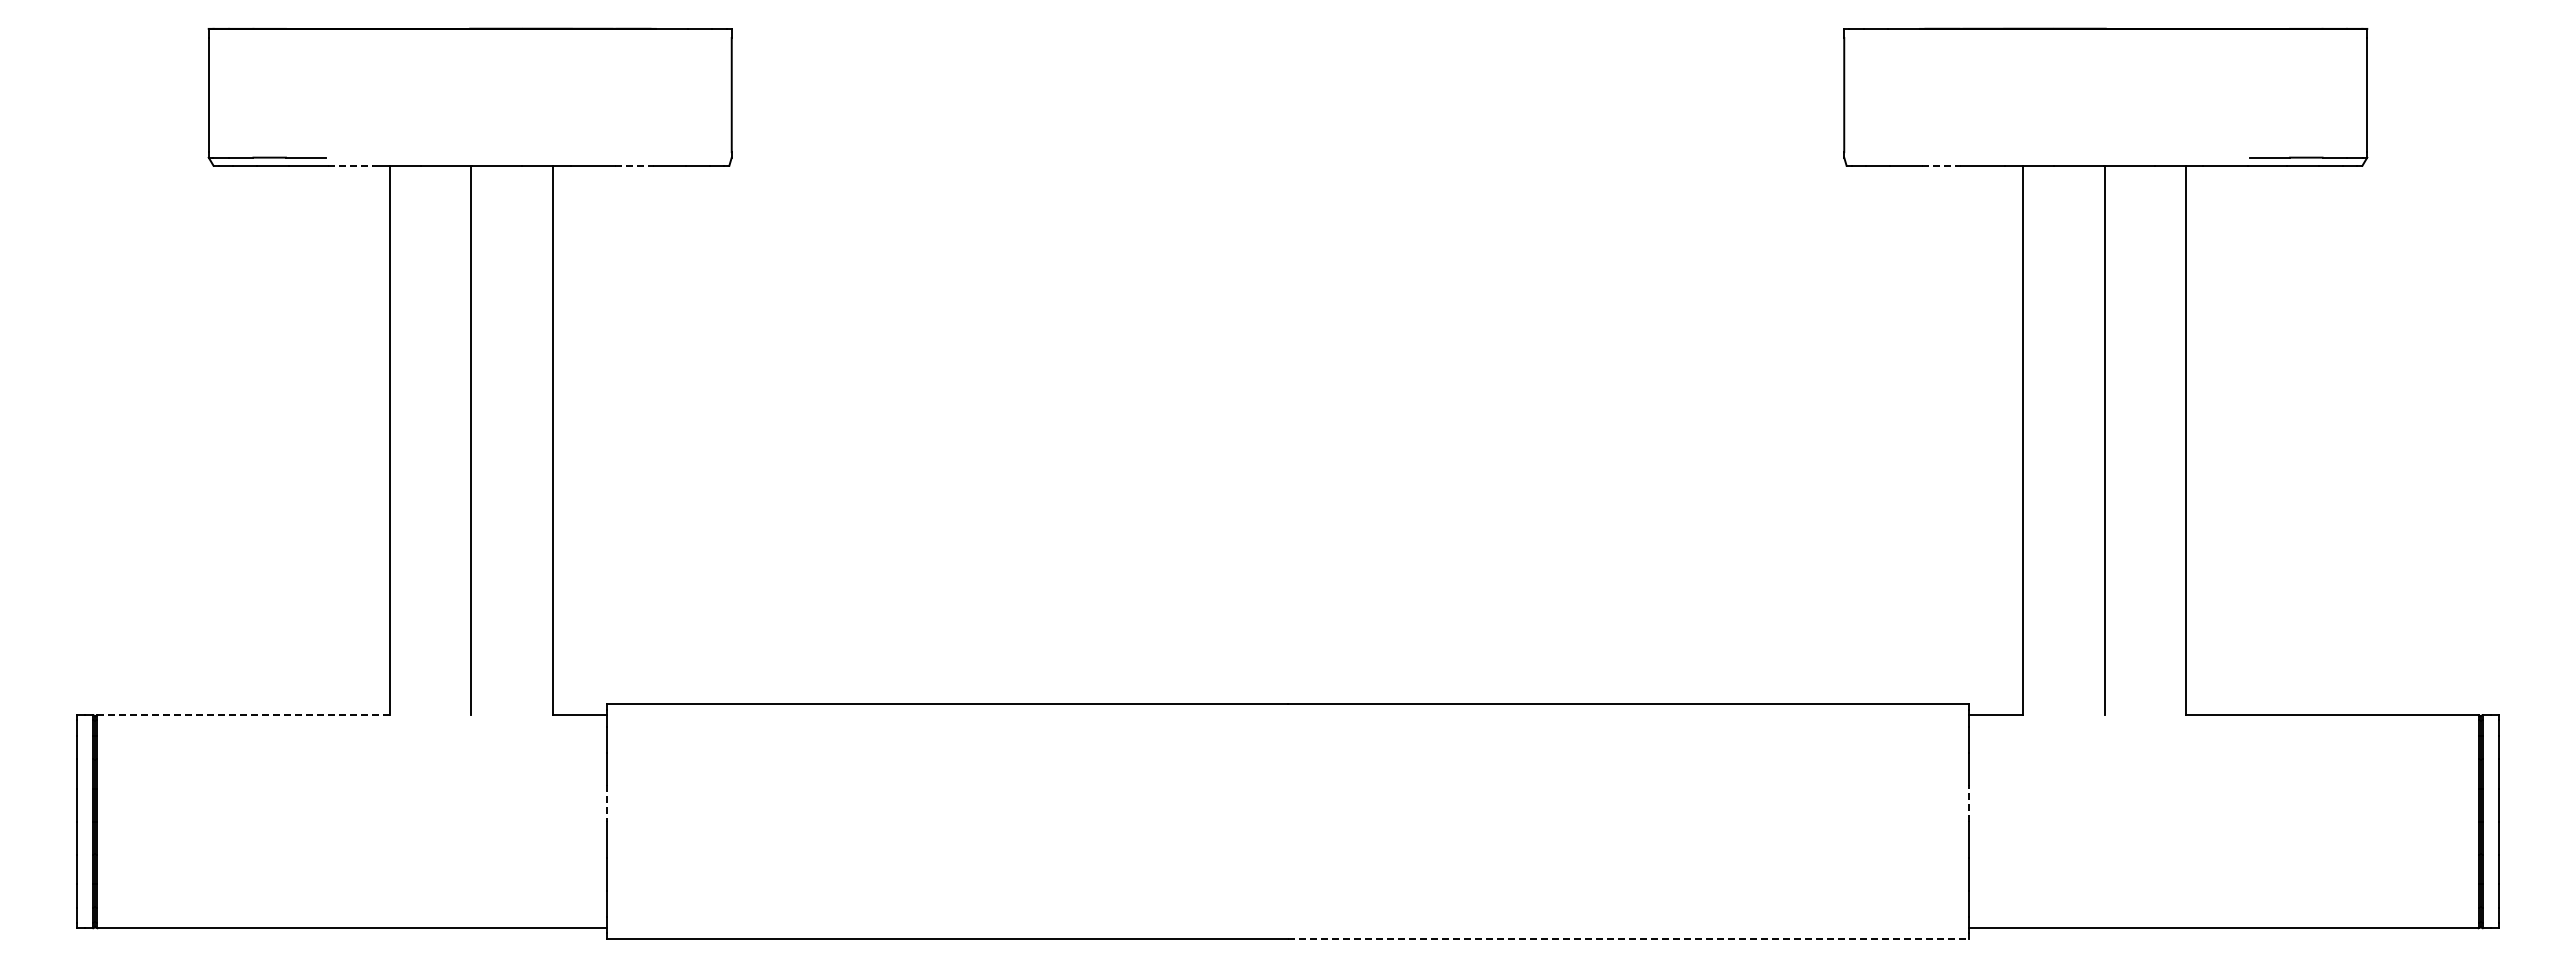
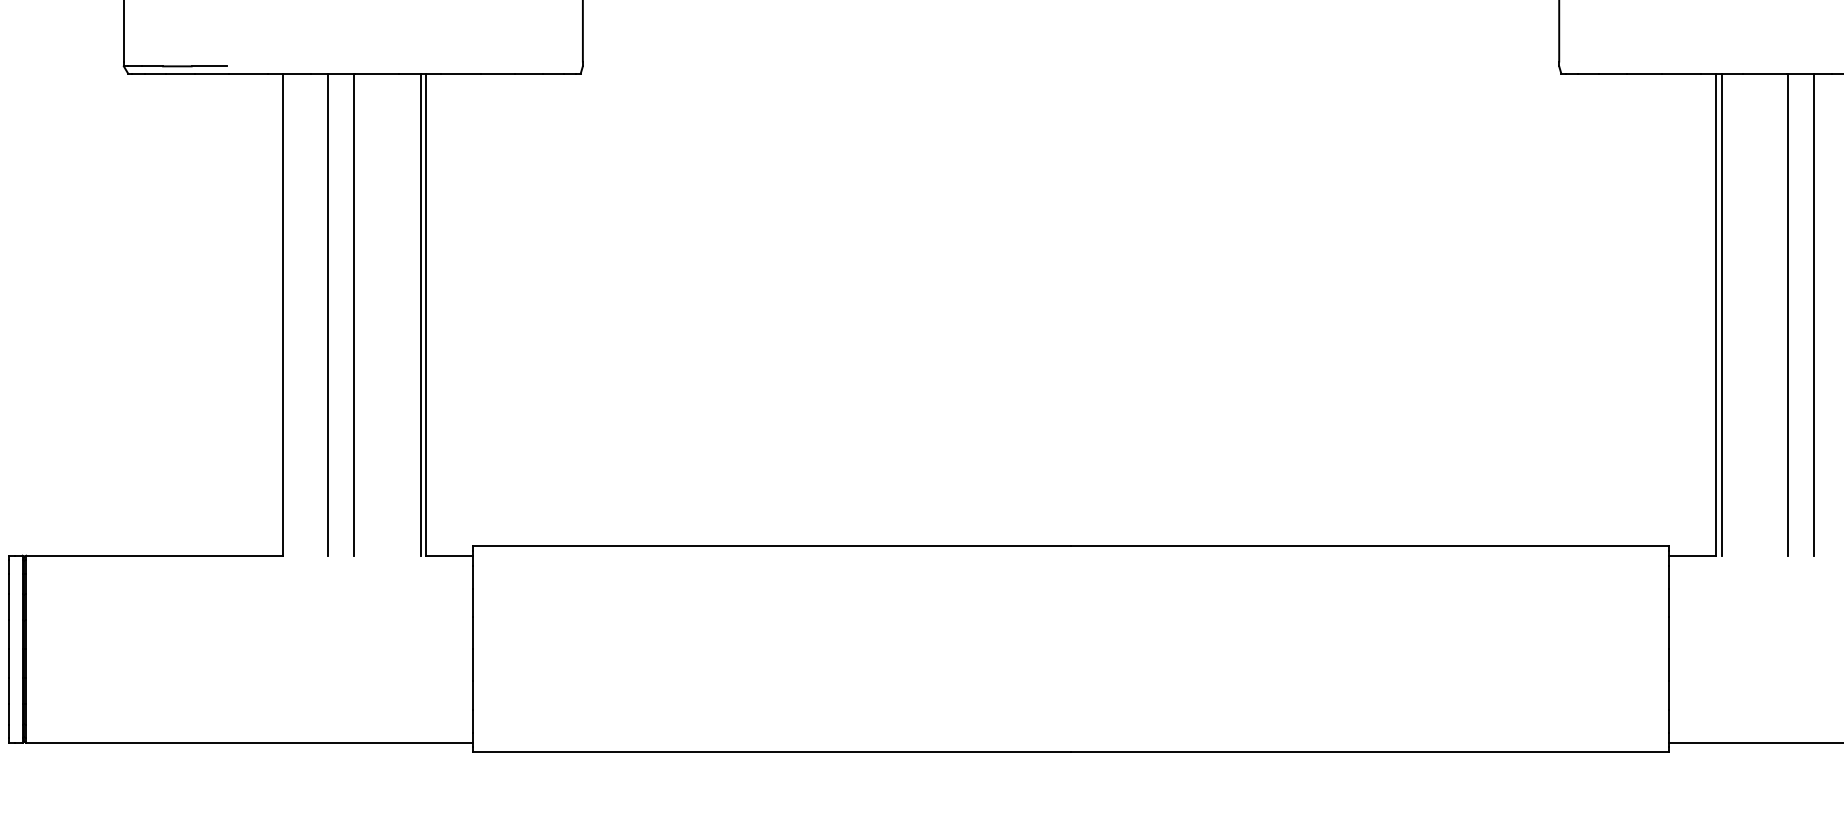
line: (351, 165) -> (249, 73), dashed -> solid
line: (635, 165) -> (498, 73), dashed -> solid
line: (1941, 165) -> (1644, 73), dashed -> solid
line: (440, 440) -> (327, 314), added
line: (546, 440) -> (420, 314), added
line: (2029, 440) -> (1721, 314), added
line: (2135, 440) -> (1814, 314), added
line: (243, 715) -> (154, 555), dashed -> solid
line: (1969, 803) -> (1669, 633), dashed -> solid
line: (606, 804) -> (472, 634), dashed -> solid
line: (1628, 939) -> (1369, 752), dashed -> solid

